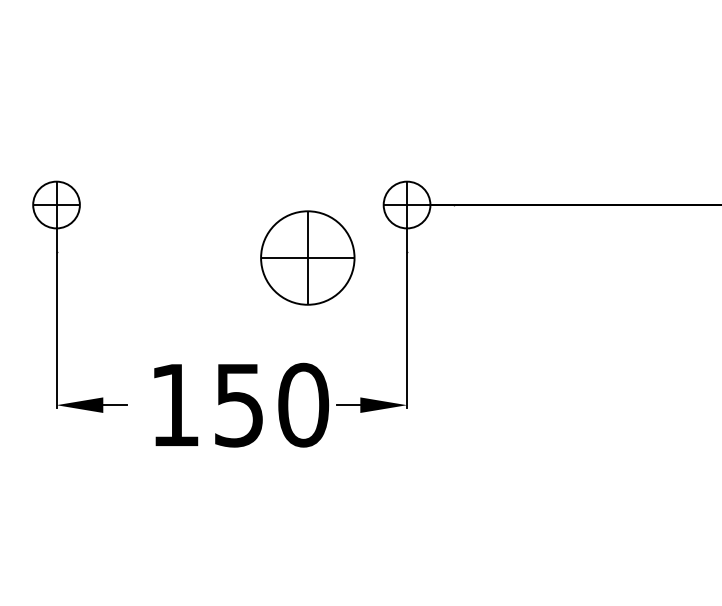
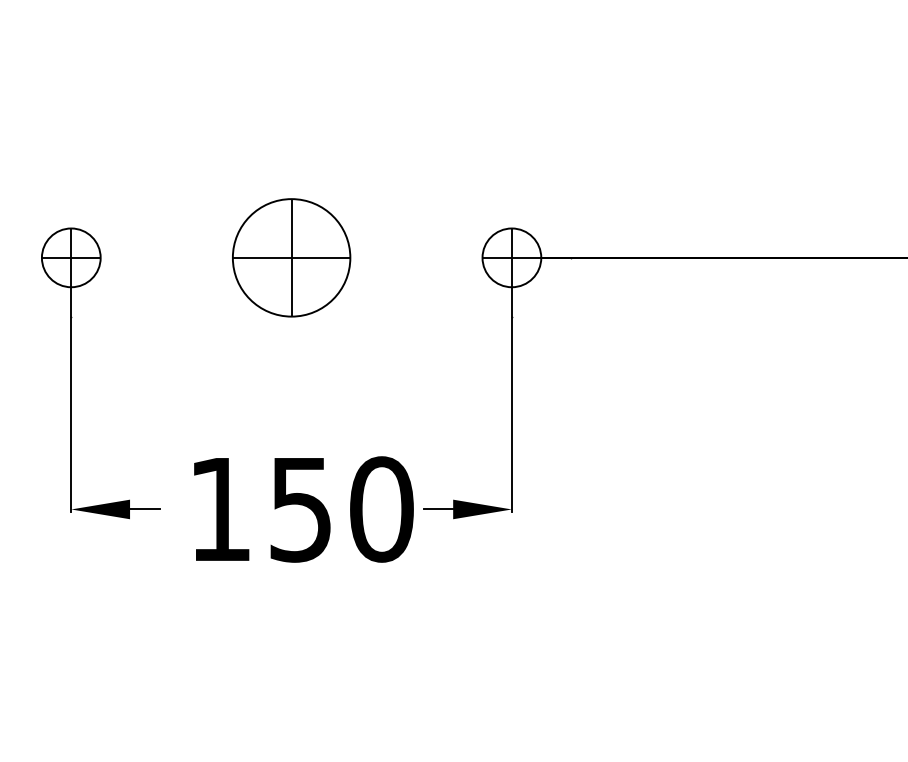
part: (307, 257) -> (291, 257), moved

